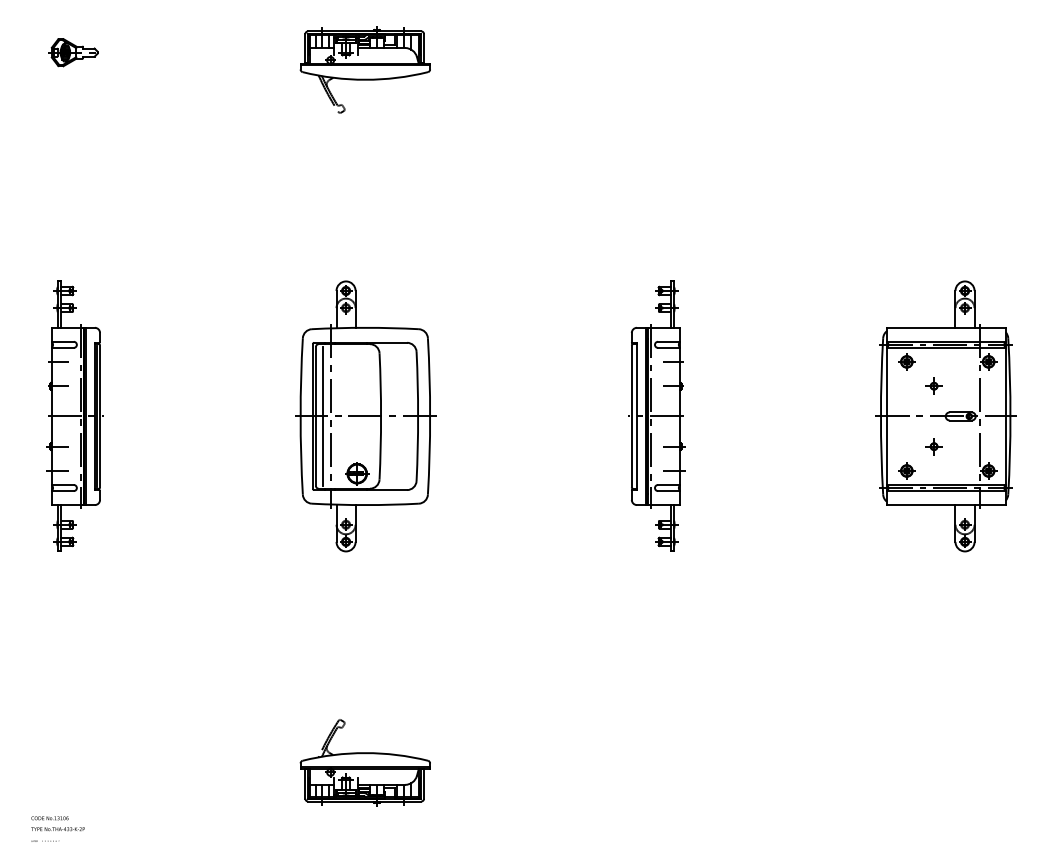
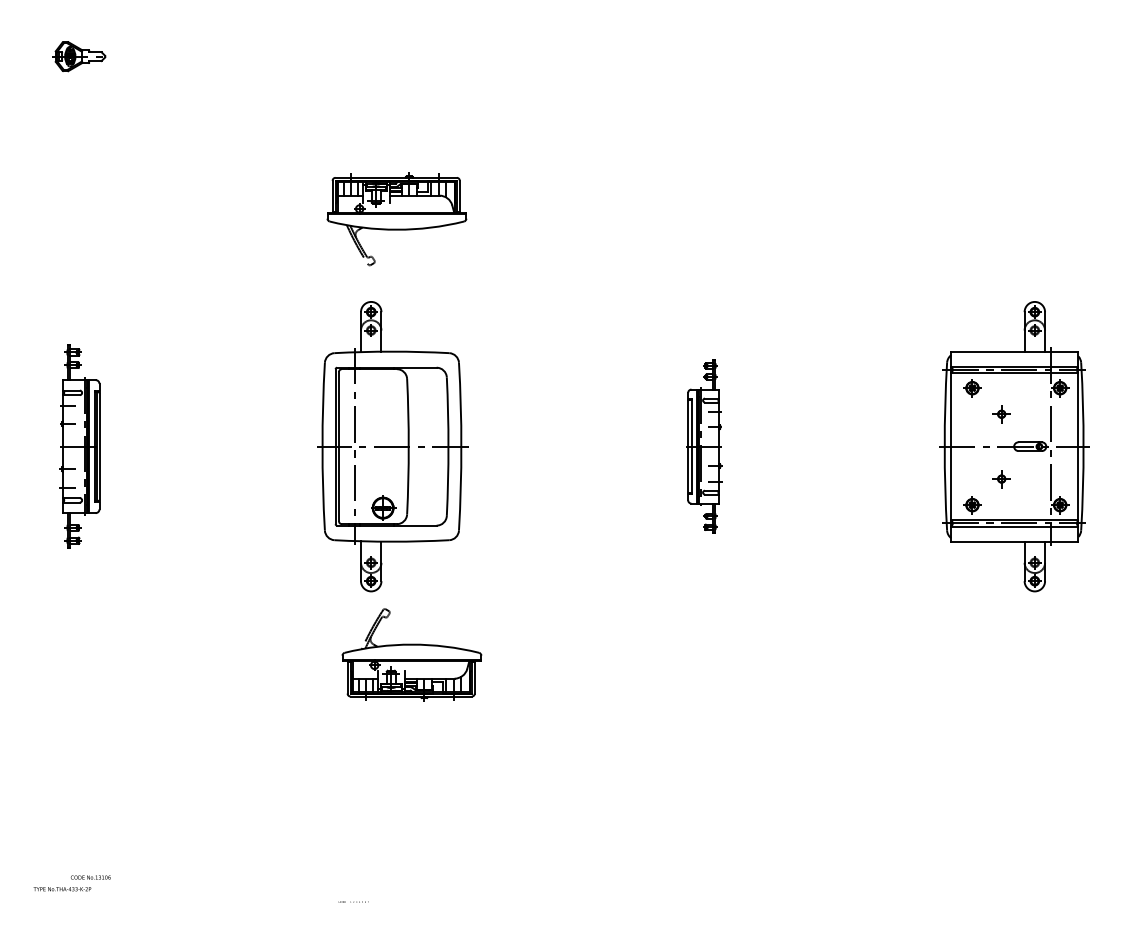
part: (364, 70) -> (396, 219), moved
part: (74, 416) -> (80, 446), size x0.7
line: (323, 416) -> (346, 446), removed
part: (655, 416) -> (703, 446), size x0.6
part: (364, 762) -> (411, 654), moved
text: (49, 818) -> (90, 877), moved
text: (45, 840) -> (353, 901), moved

